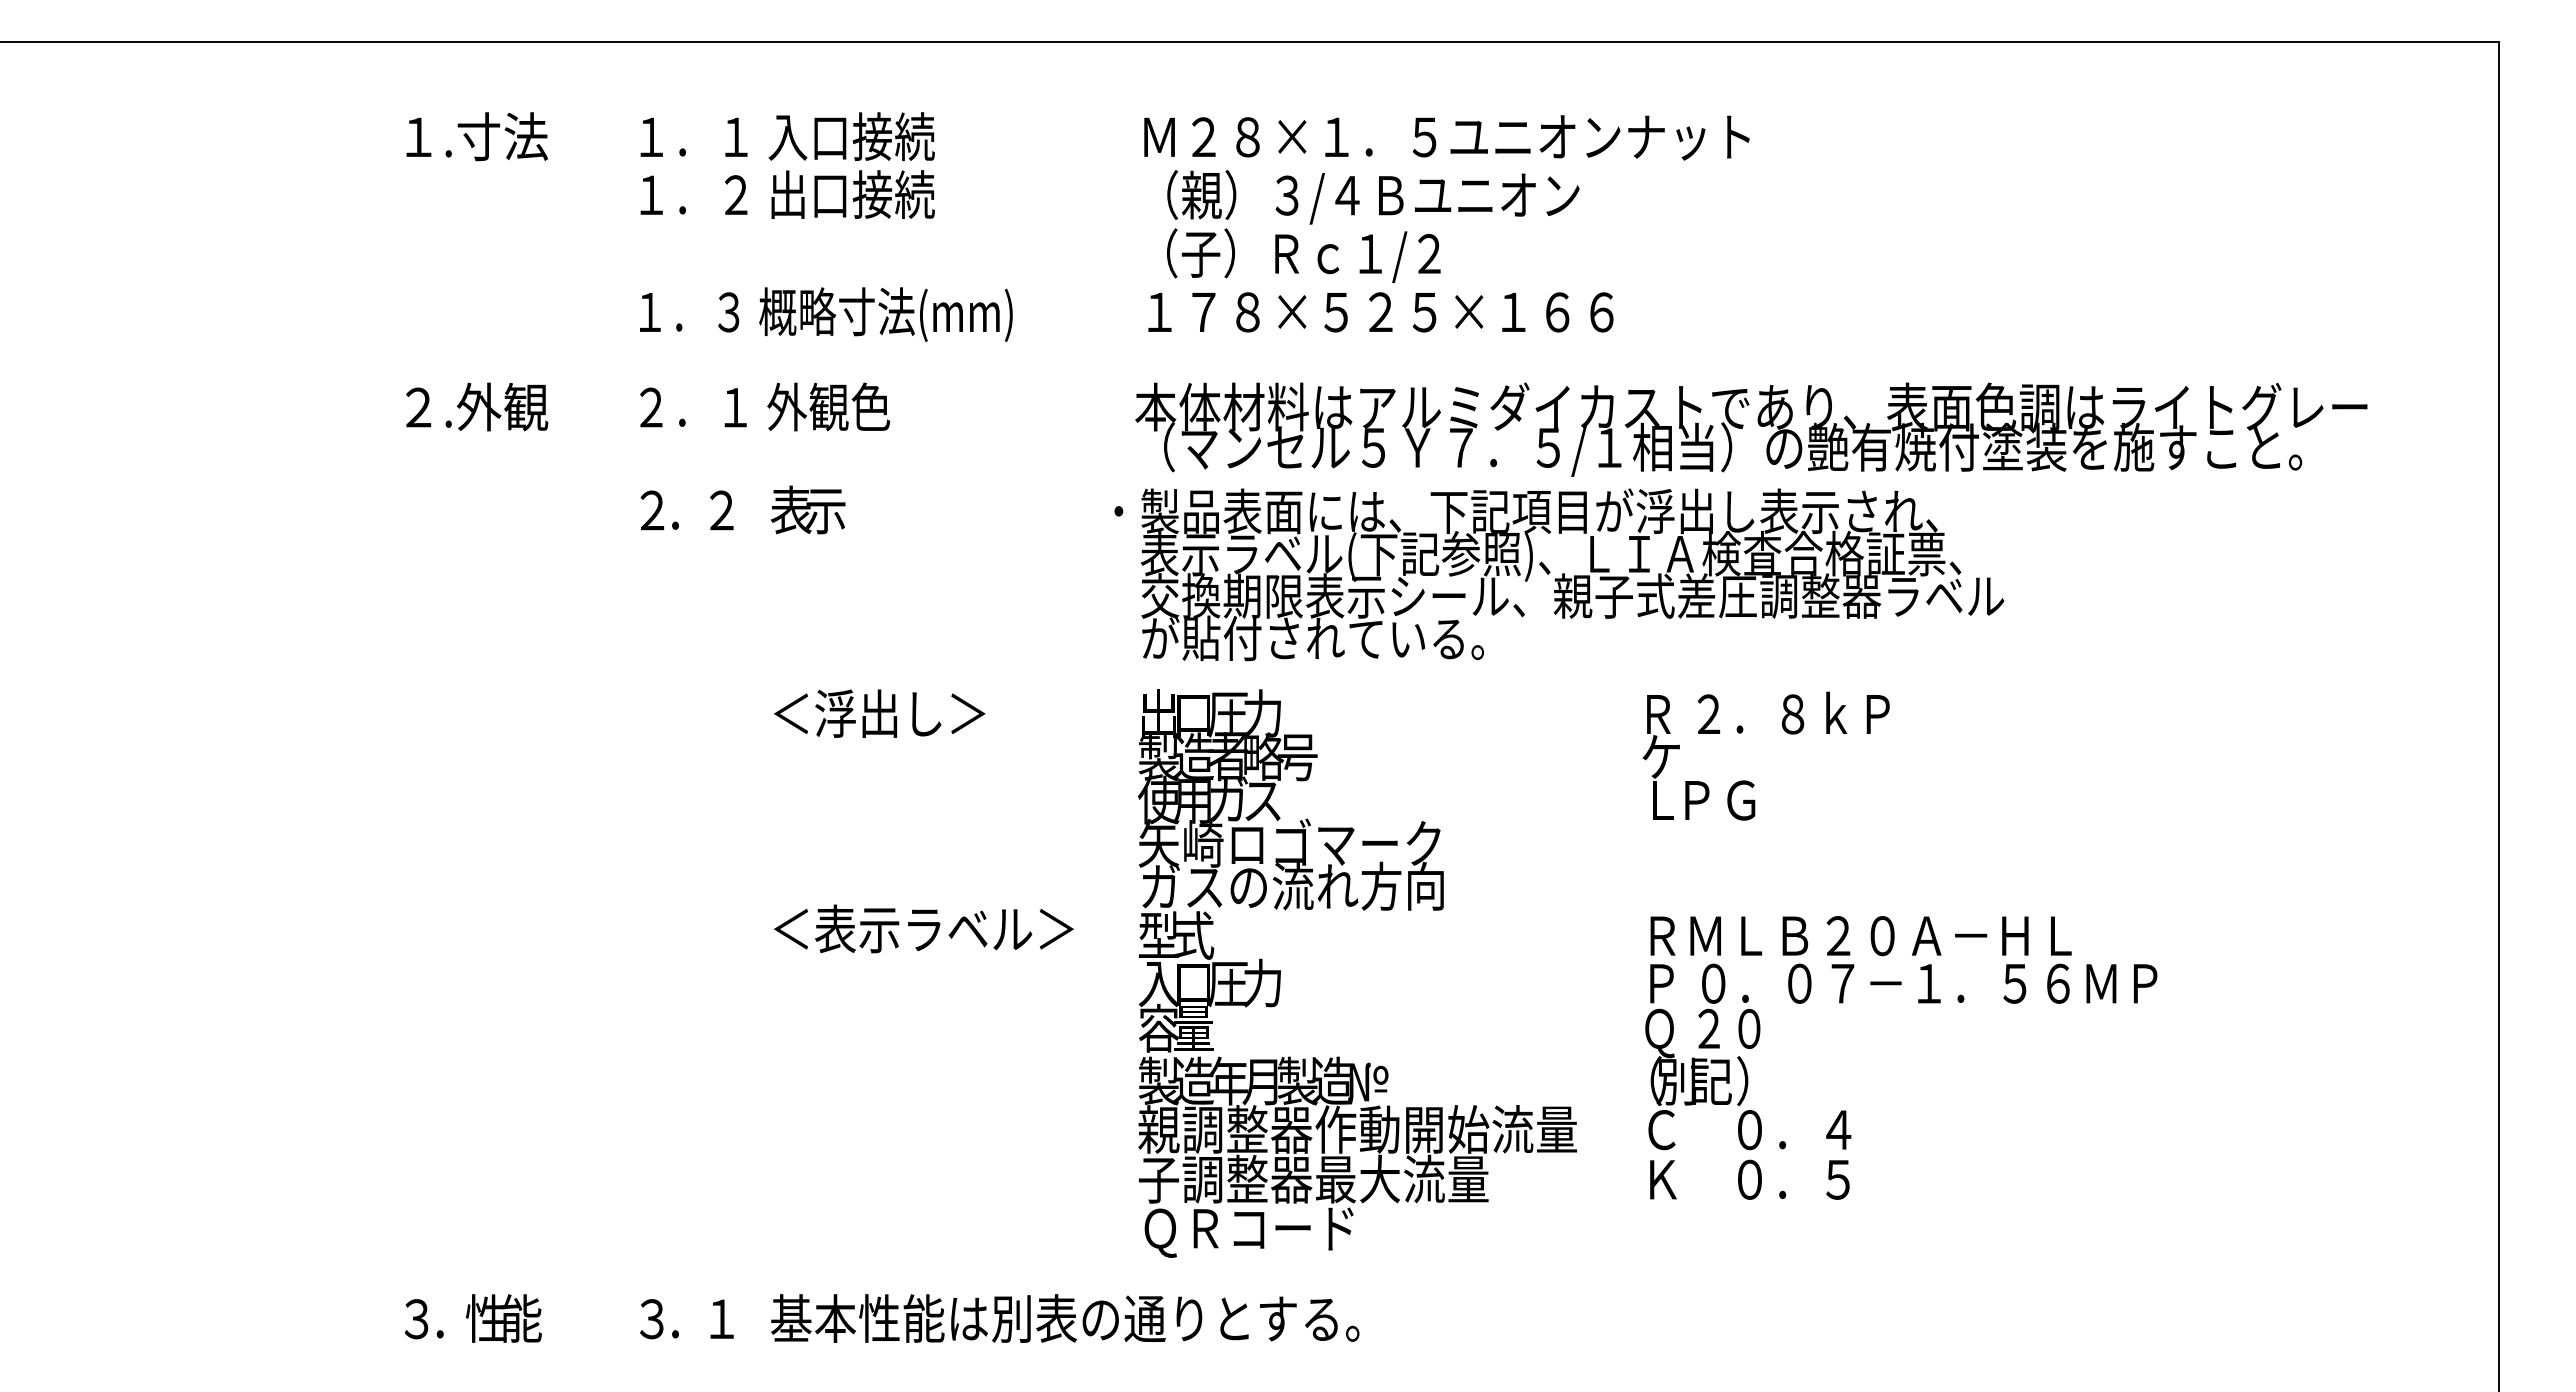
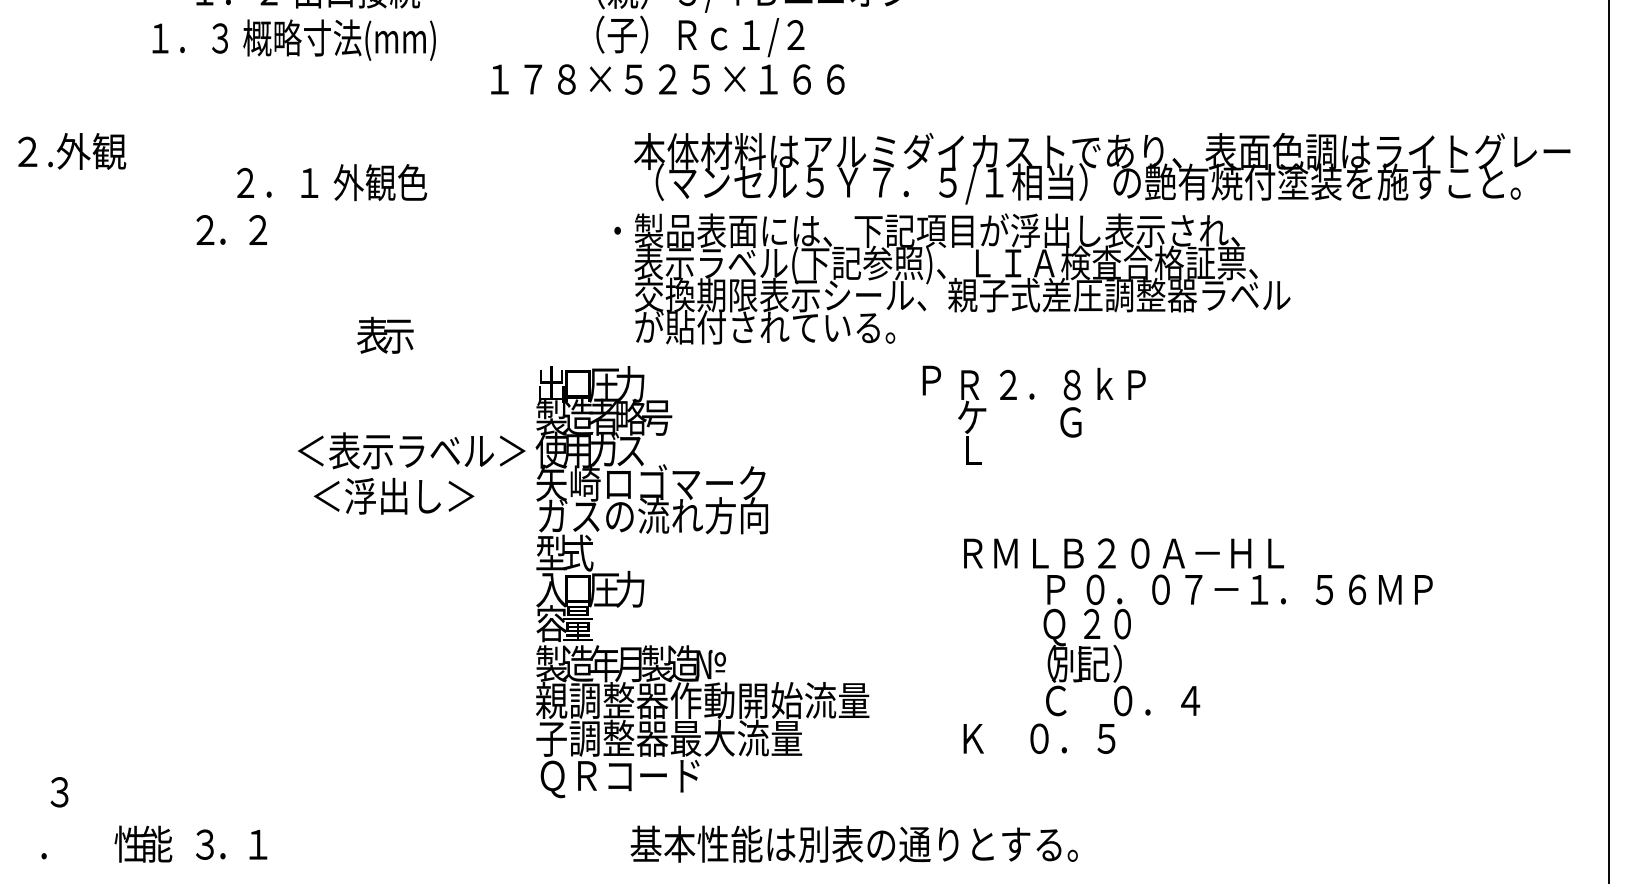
text: (1380, 312) -> (667, 79), moved
text: (826, 314) -> (294, 40), moved
text: (765, 406) -> (332, 182), moved
text: (1751, 429) -> (1102, 168), moved
text: (807, 509) -> (384, 334), moved
text: (1559, 574) -> (952, 278), moved
text: (879, 713) -> (393, 496), moved
text: (1697, 800) -> (932, 380), moved
text: (1741, 800) -> (1071, 422), moved
text: (923, 928) -> (411, 450), moved
text: (1357, 973) -> (702, 581), moved
text: (1901, 1056) -> (1238, 645), moved
text: (503, 1318) -> (143, 844), moved
text: (1065, 1318) -> (854, 844), moved
text: (416, 1319) -> (59, 792), moved

